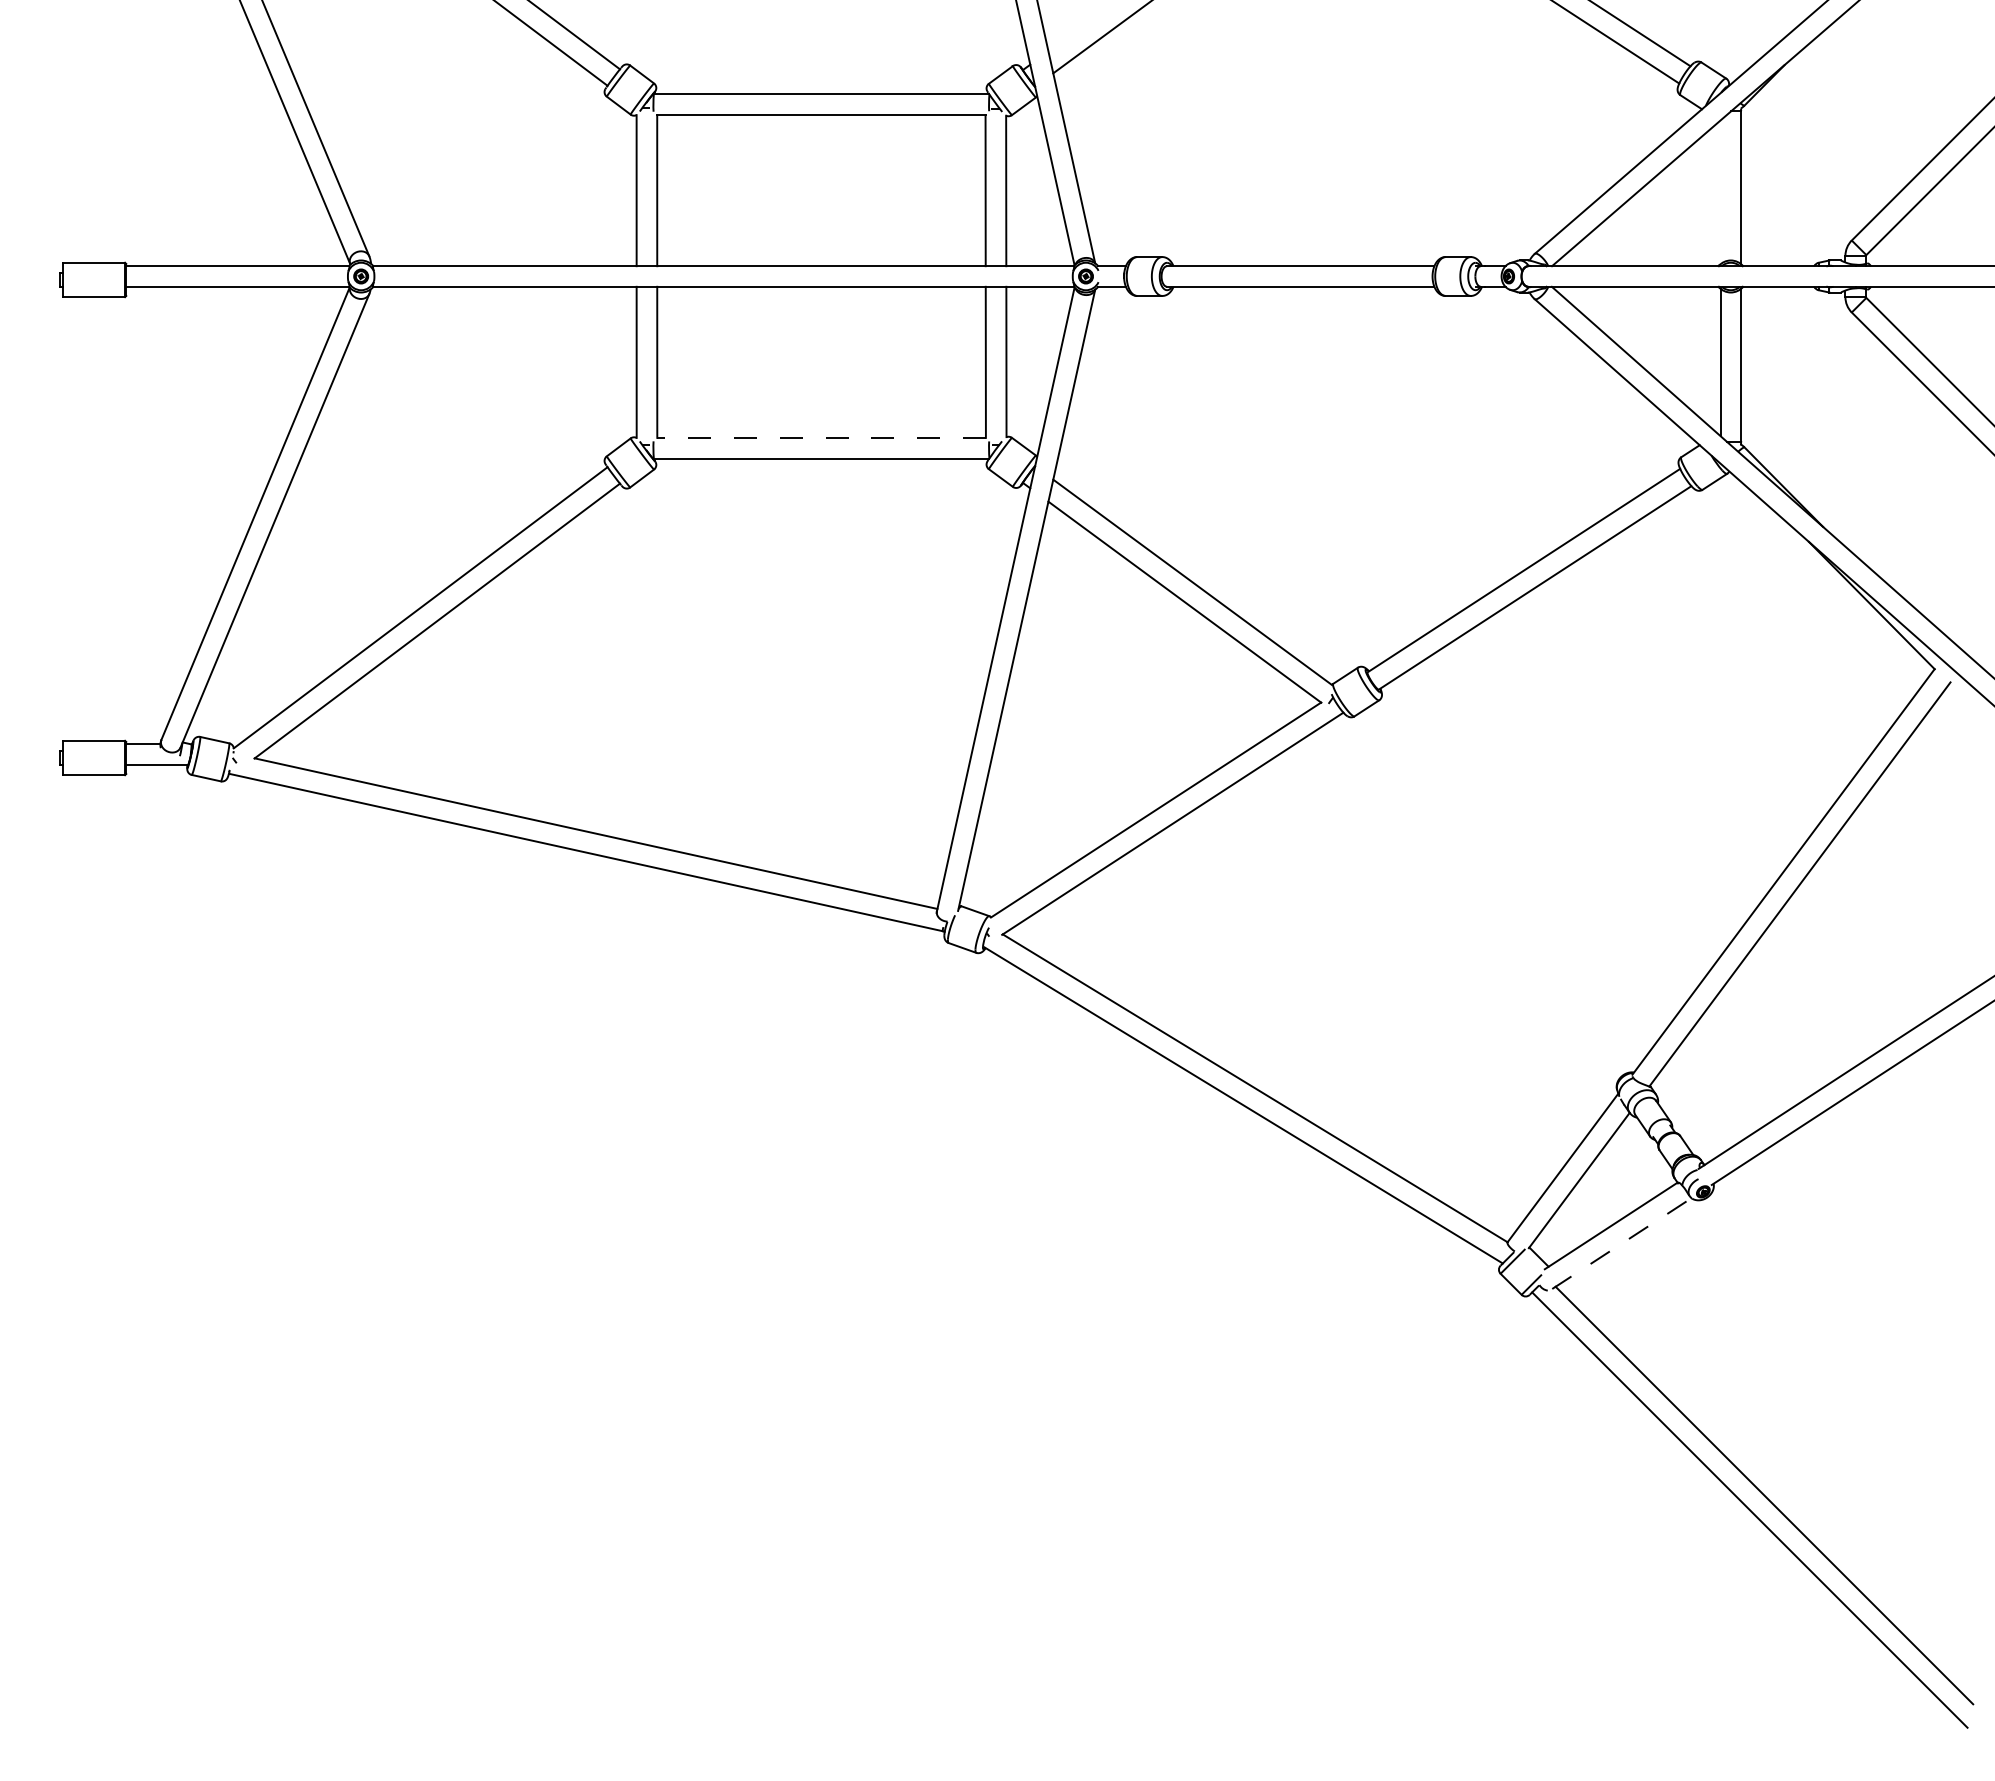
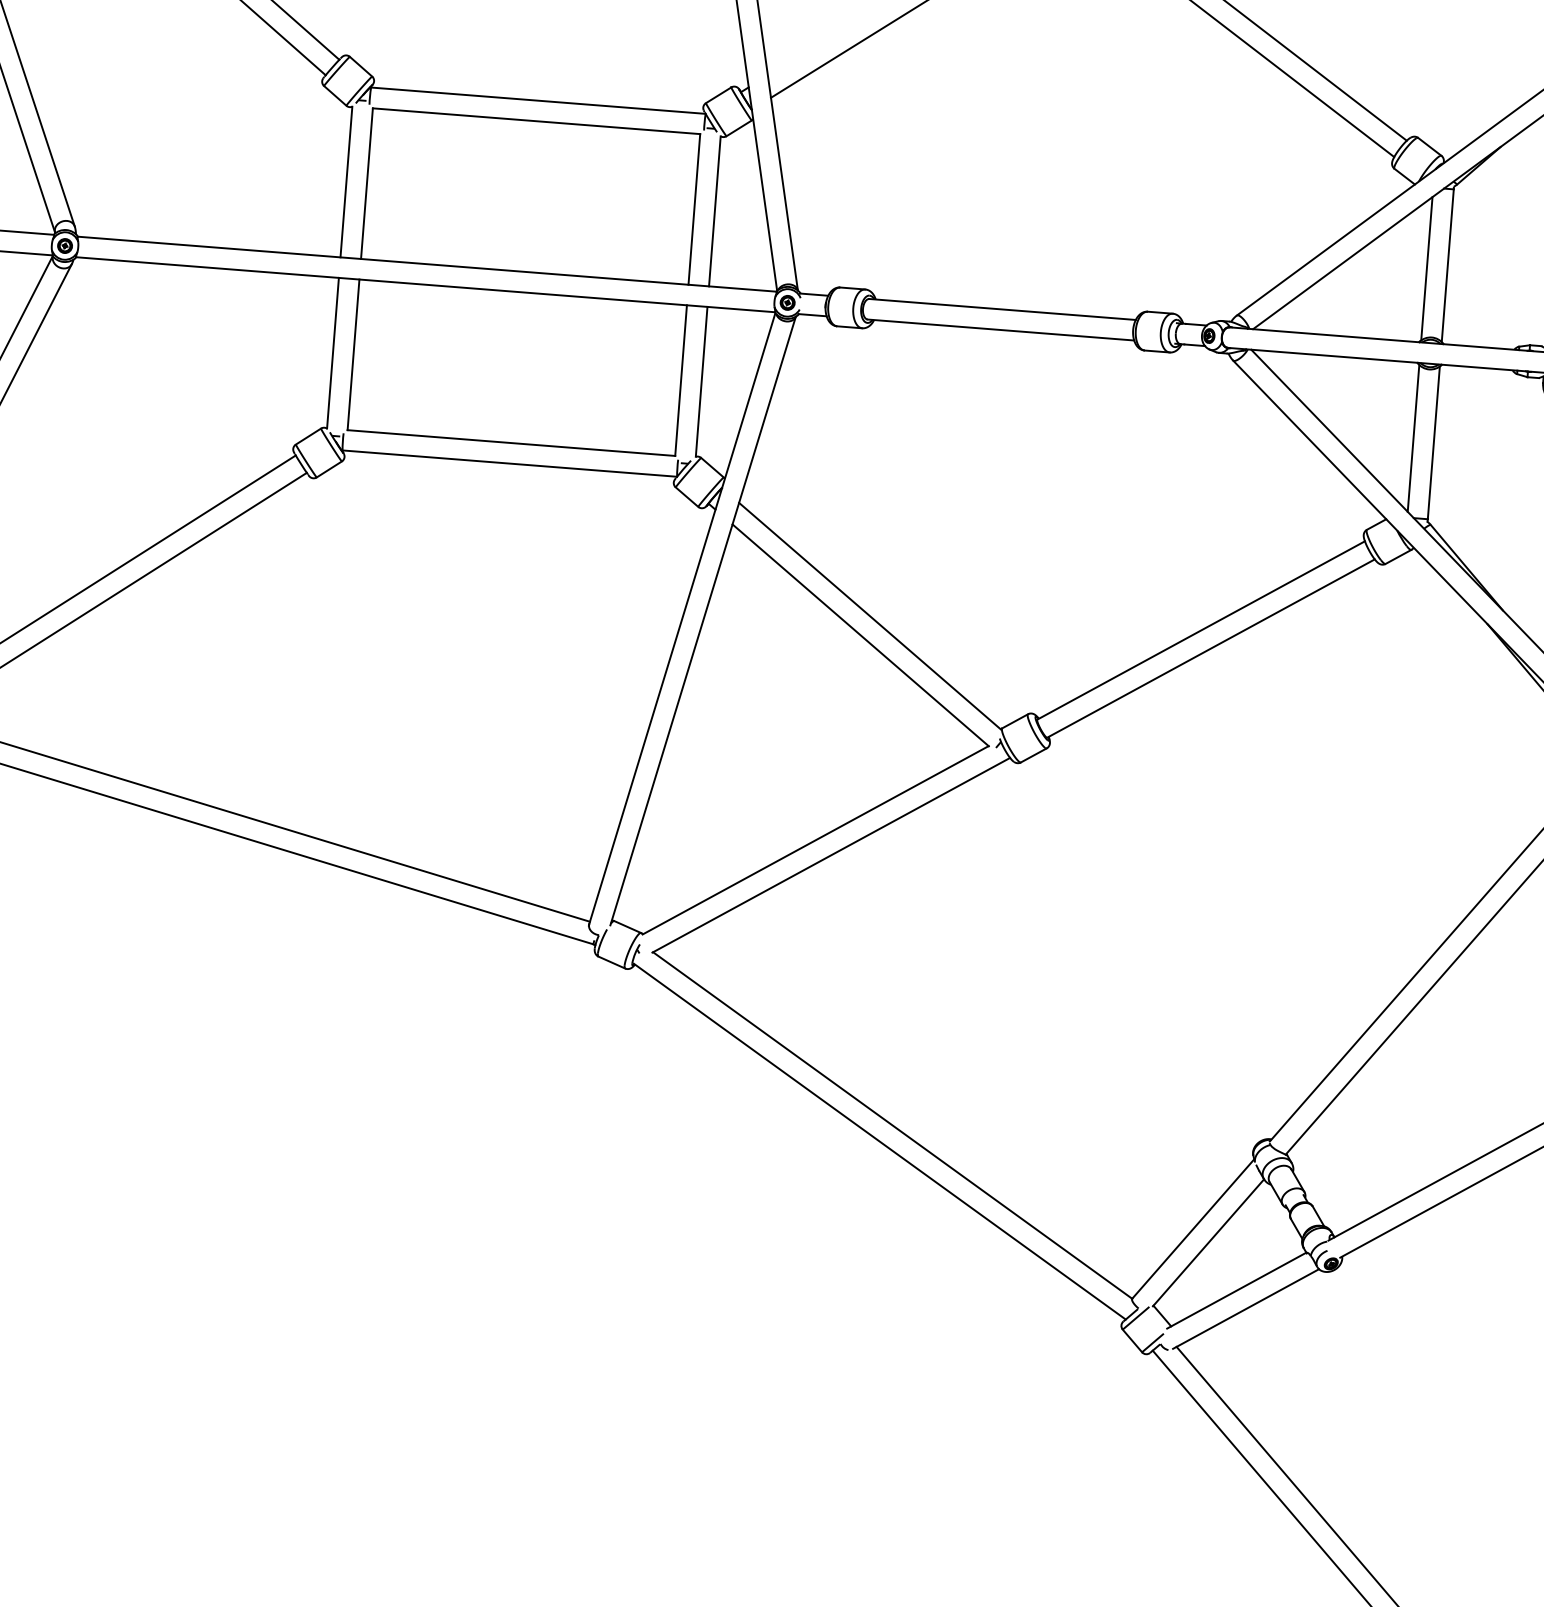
line: (1720, 192) -> (1426, 268), added
line: (821, 437) -> (511, 442), dashed -> solid
line: (1622, 1243) -> (1246, 1309), dashed -> solid

